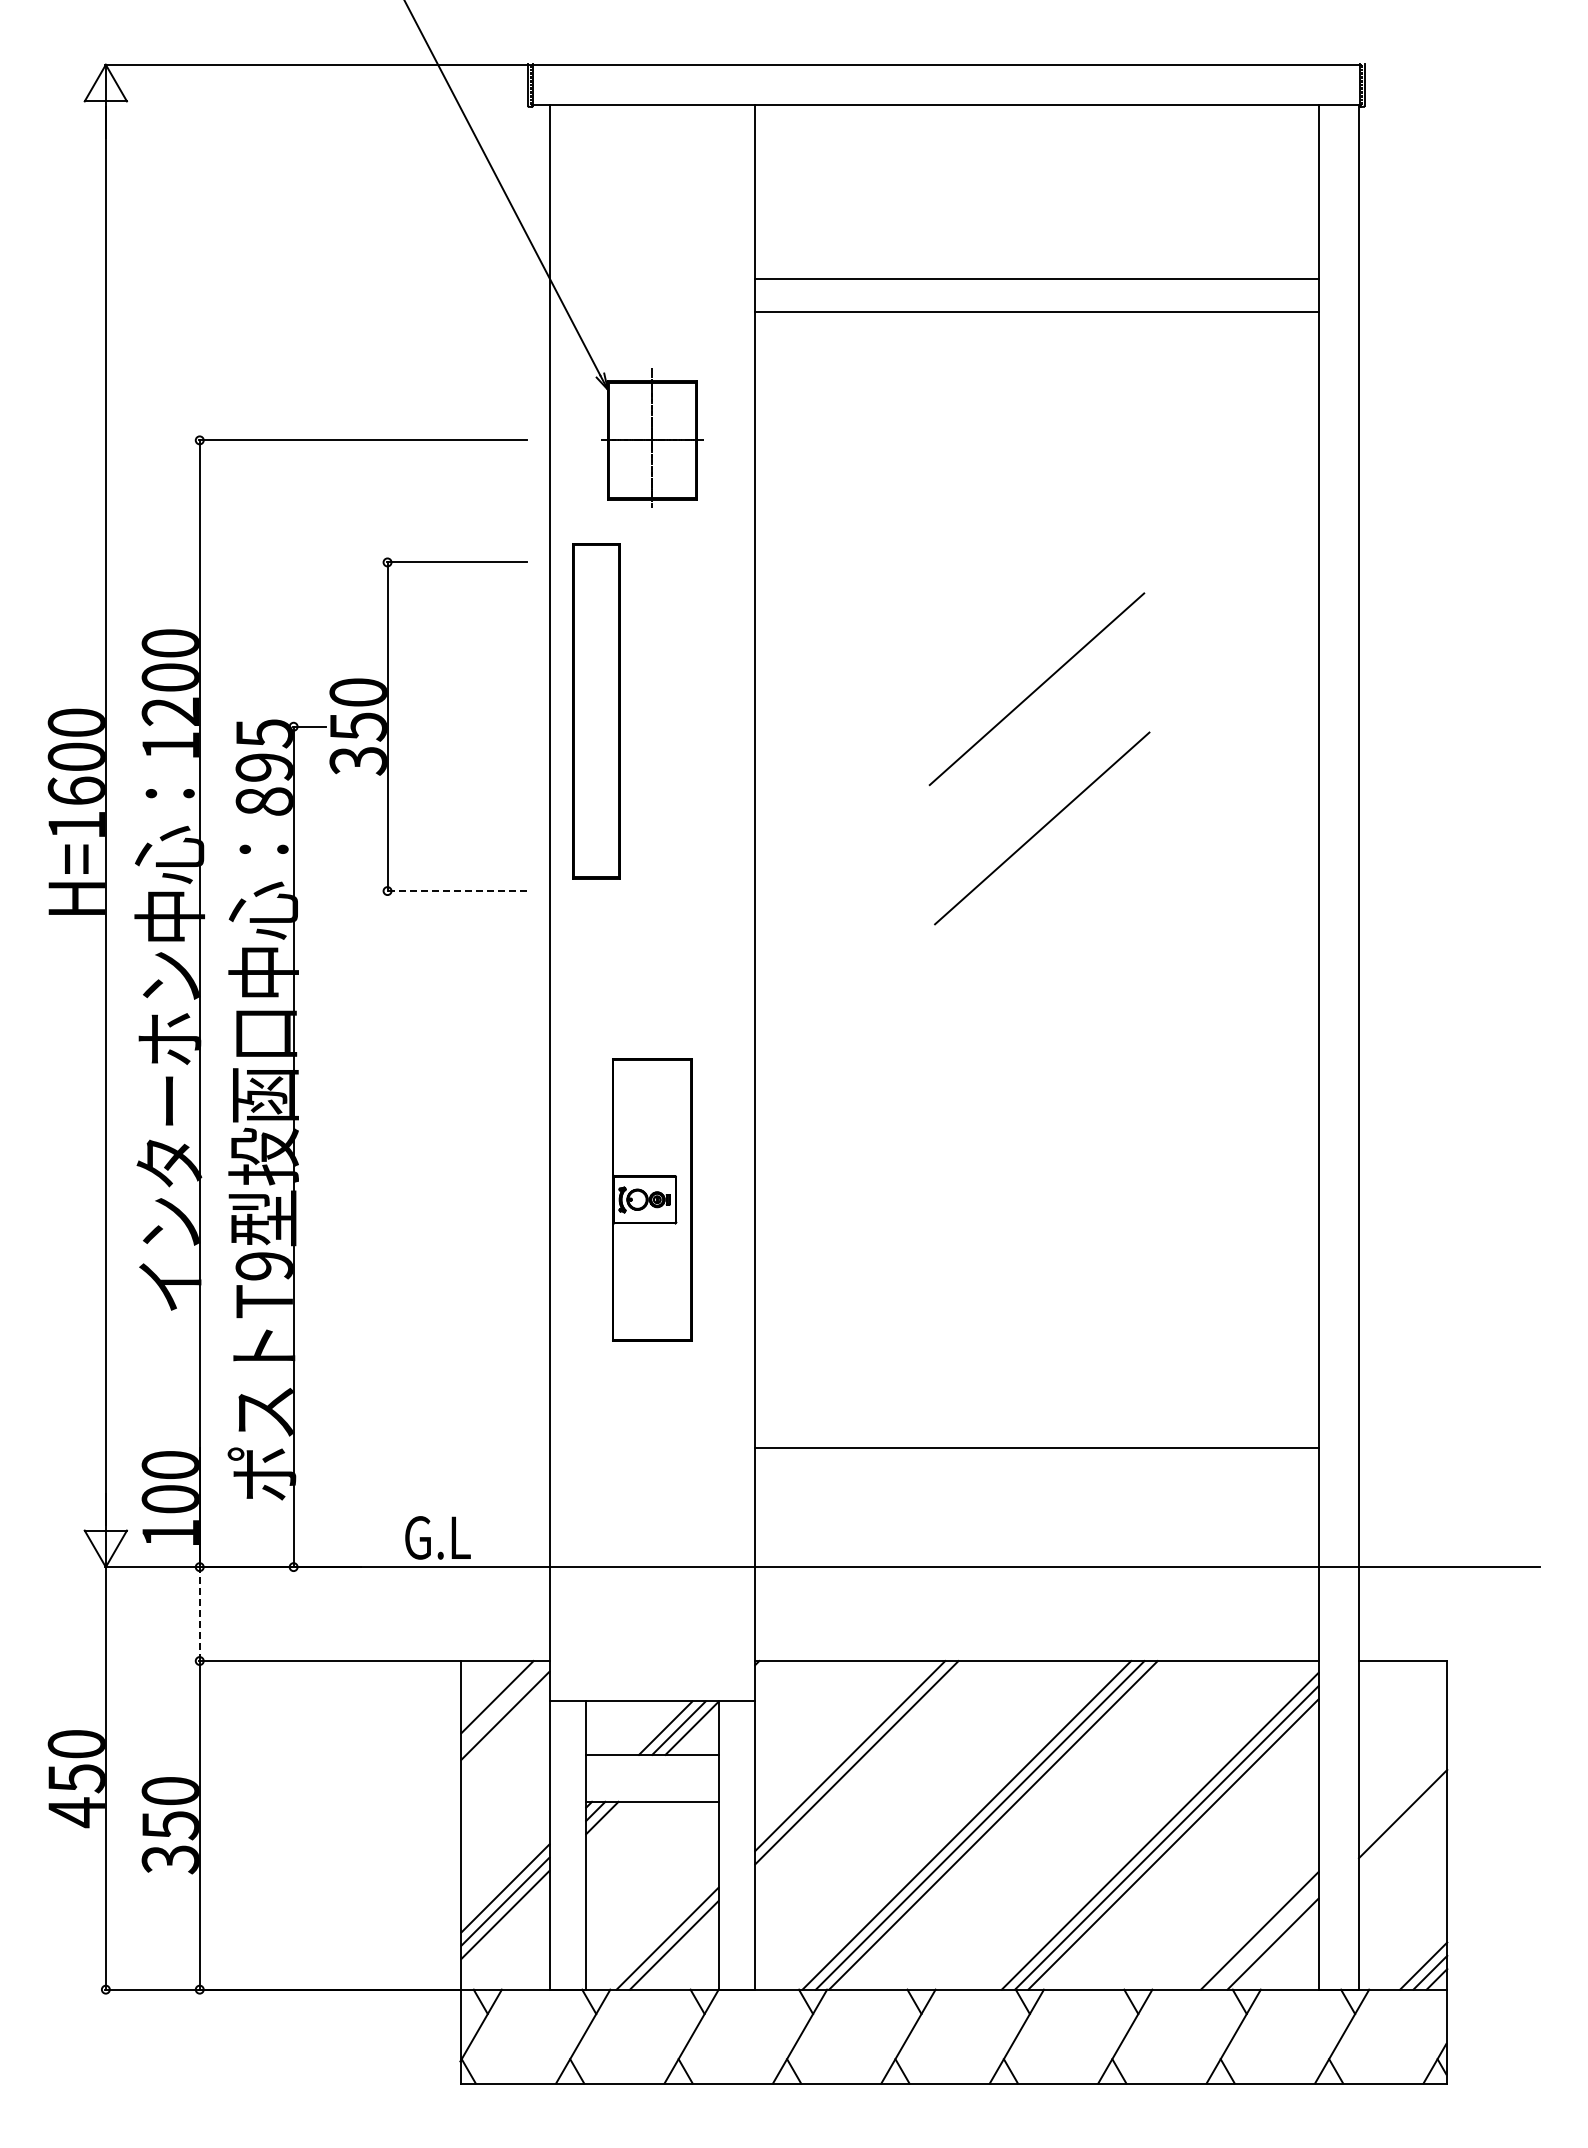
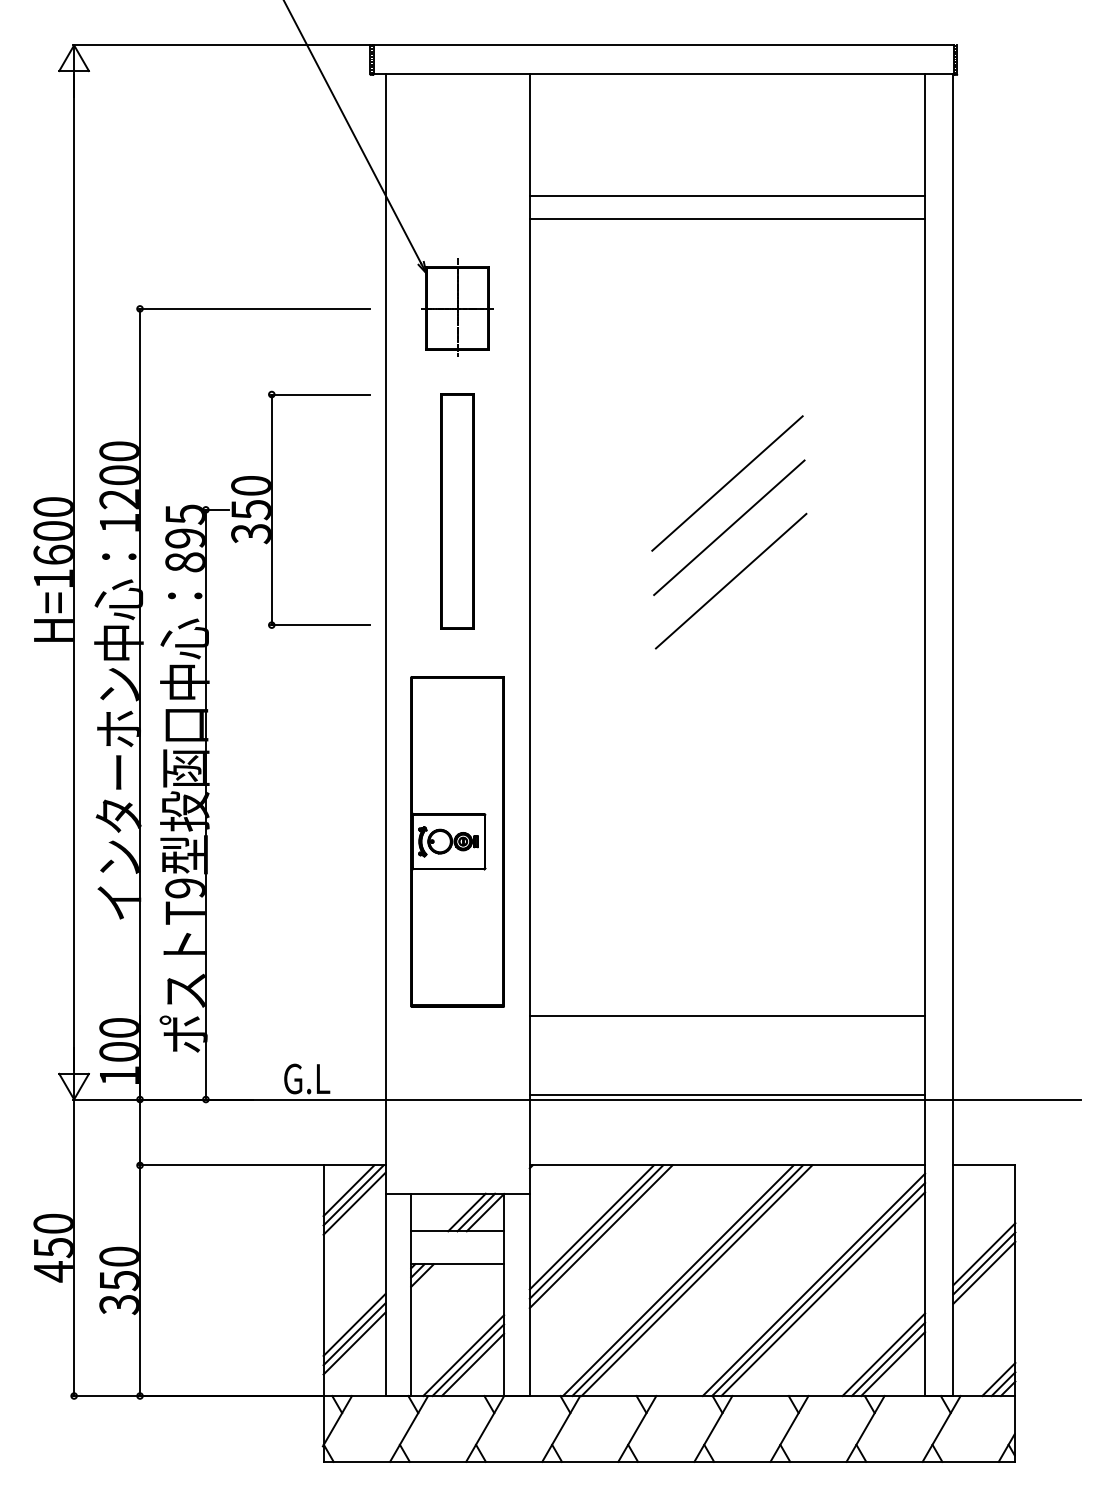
part: (596, 711) -> (457, 511), moved
line: (1039, 752) -> (729, 527), added
line: (456, 891) -> (320, 625), dashed -> solid
part: (652, 1199) -> (457, 841), size x1.67
line: (1036, 1560) -> (727, 1094), added
line: (199, 1614) -> (139, 1132), dashed -> solid
line: (503, 1703) -> (353, 1195), added
line: (843, 1749) -> (591, 1227), added
line: (1403, 1787) -> (984, 1254), added
line: (1403, 1800) -> (984, 1263), added
line: (660, 1931) -> (463, 1355), added
line: (1266, 1937) -> (888, 1359), added

